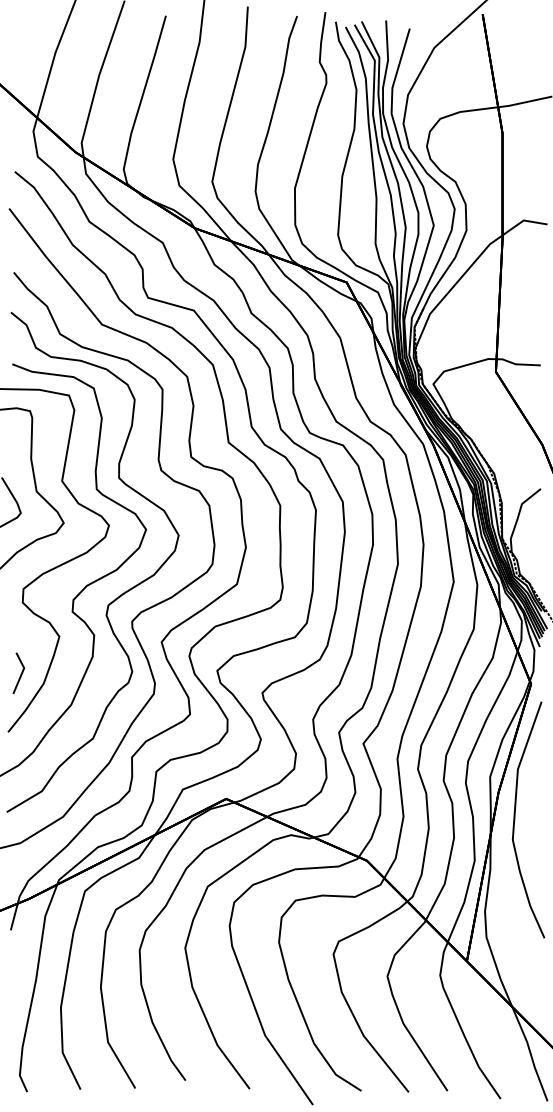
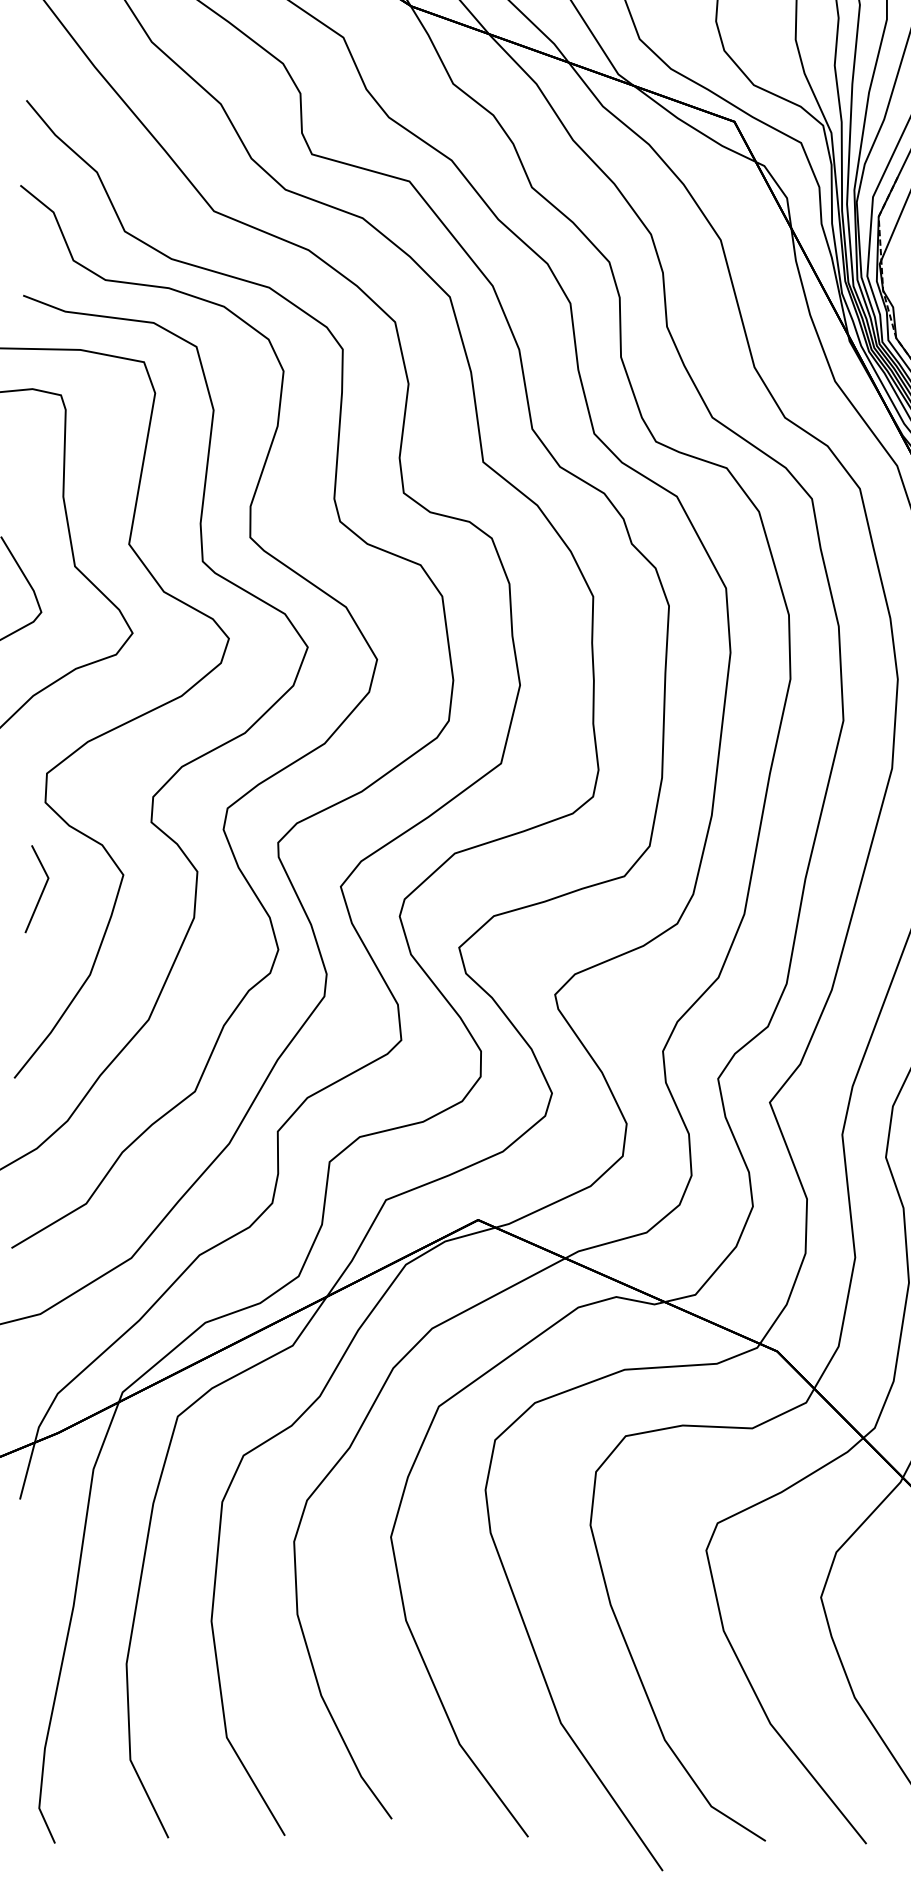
line: (20, 674) -> (40, 891), moved

